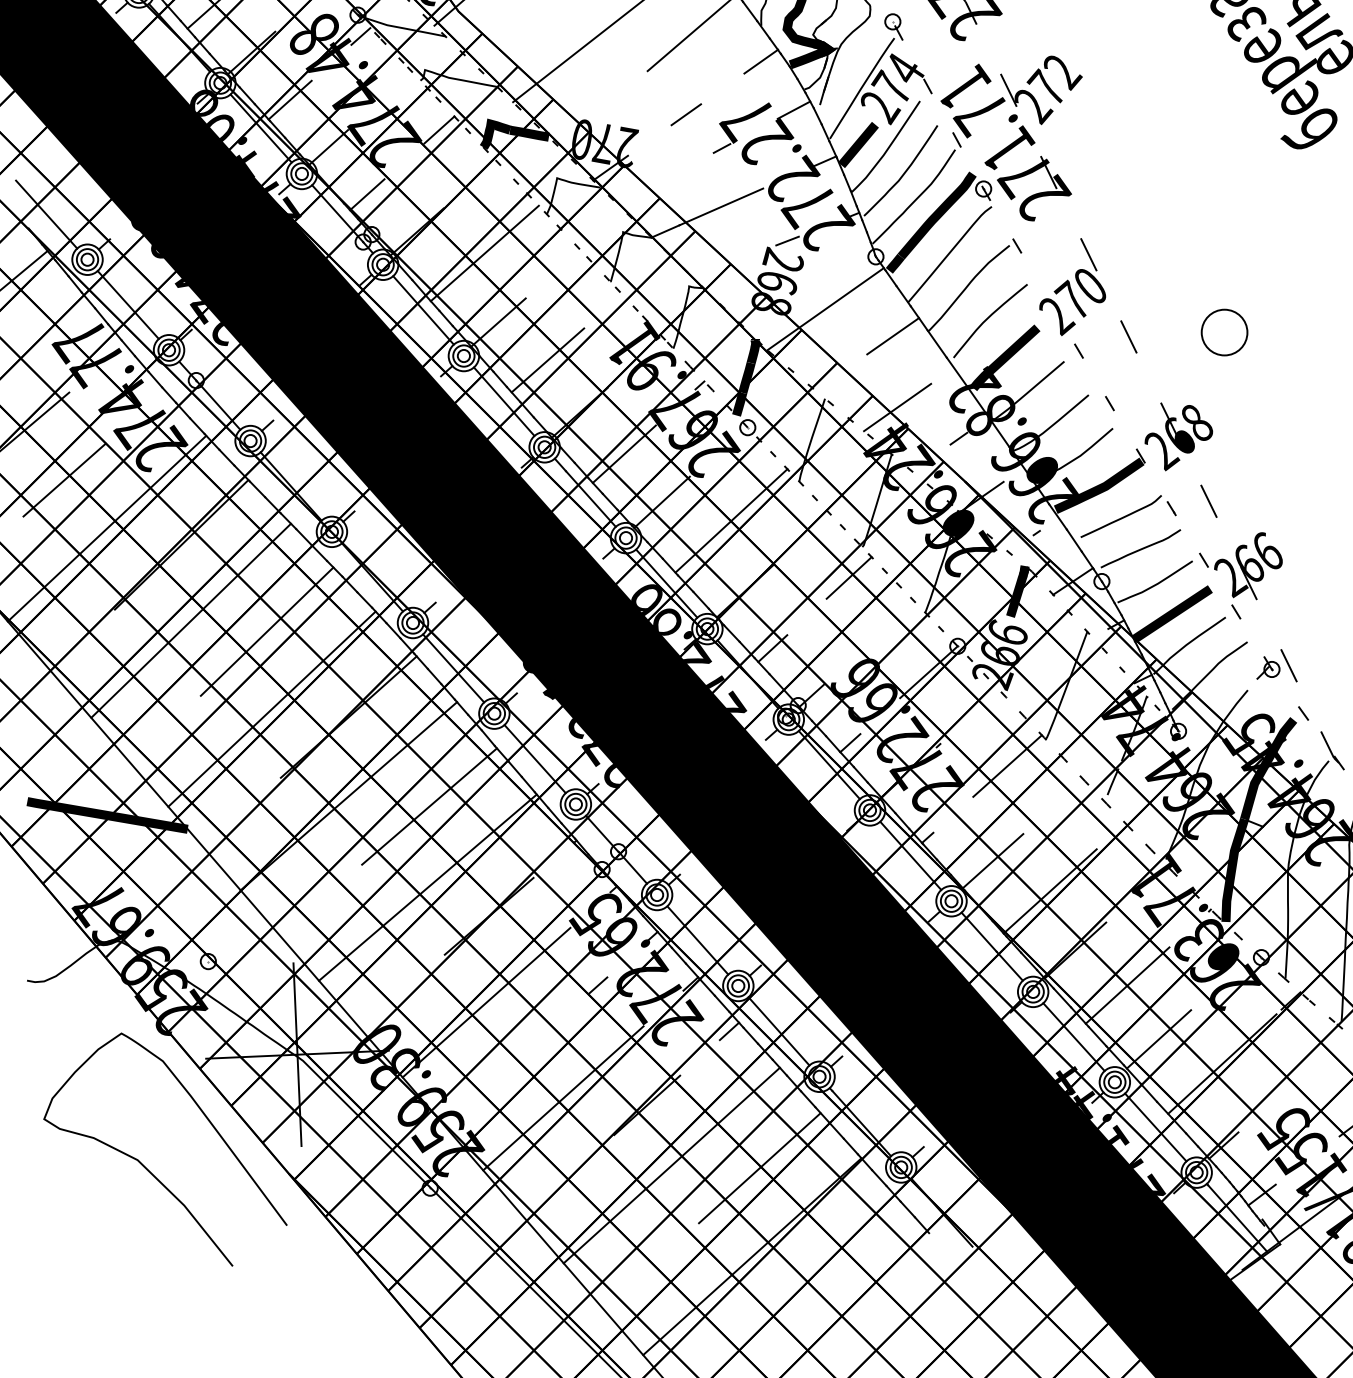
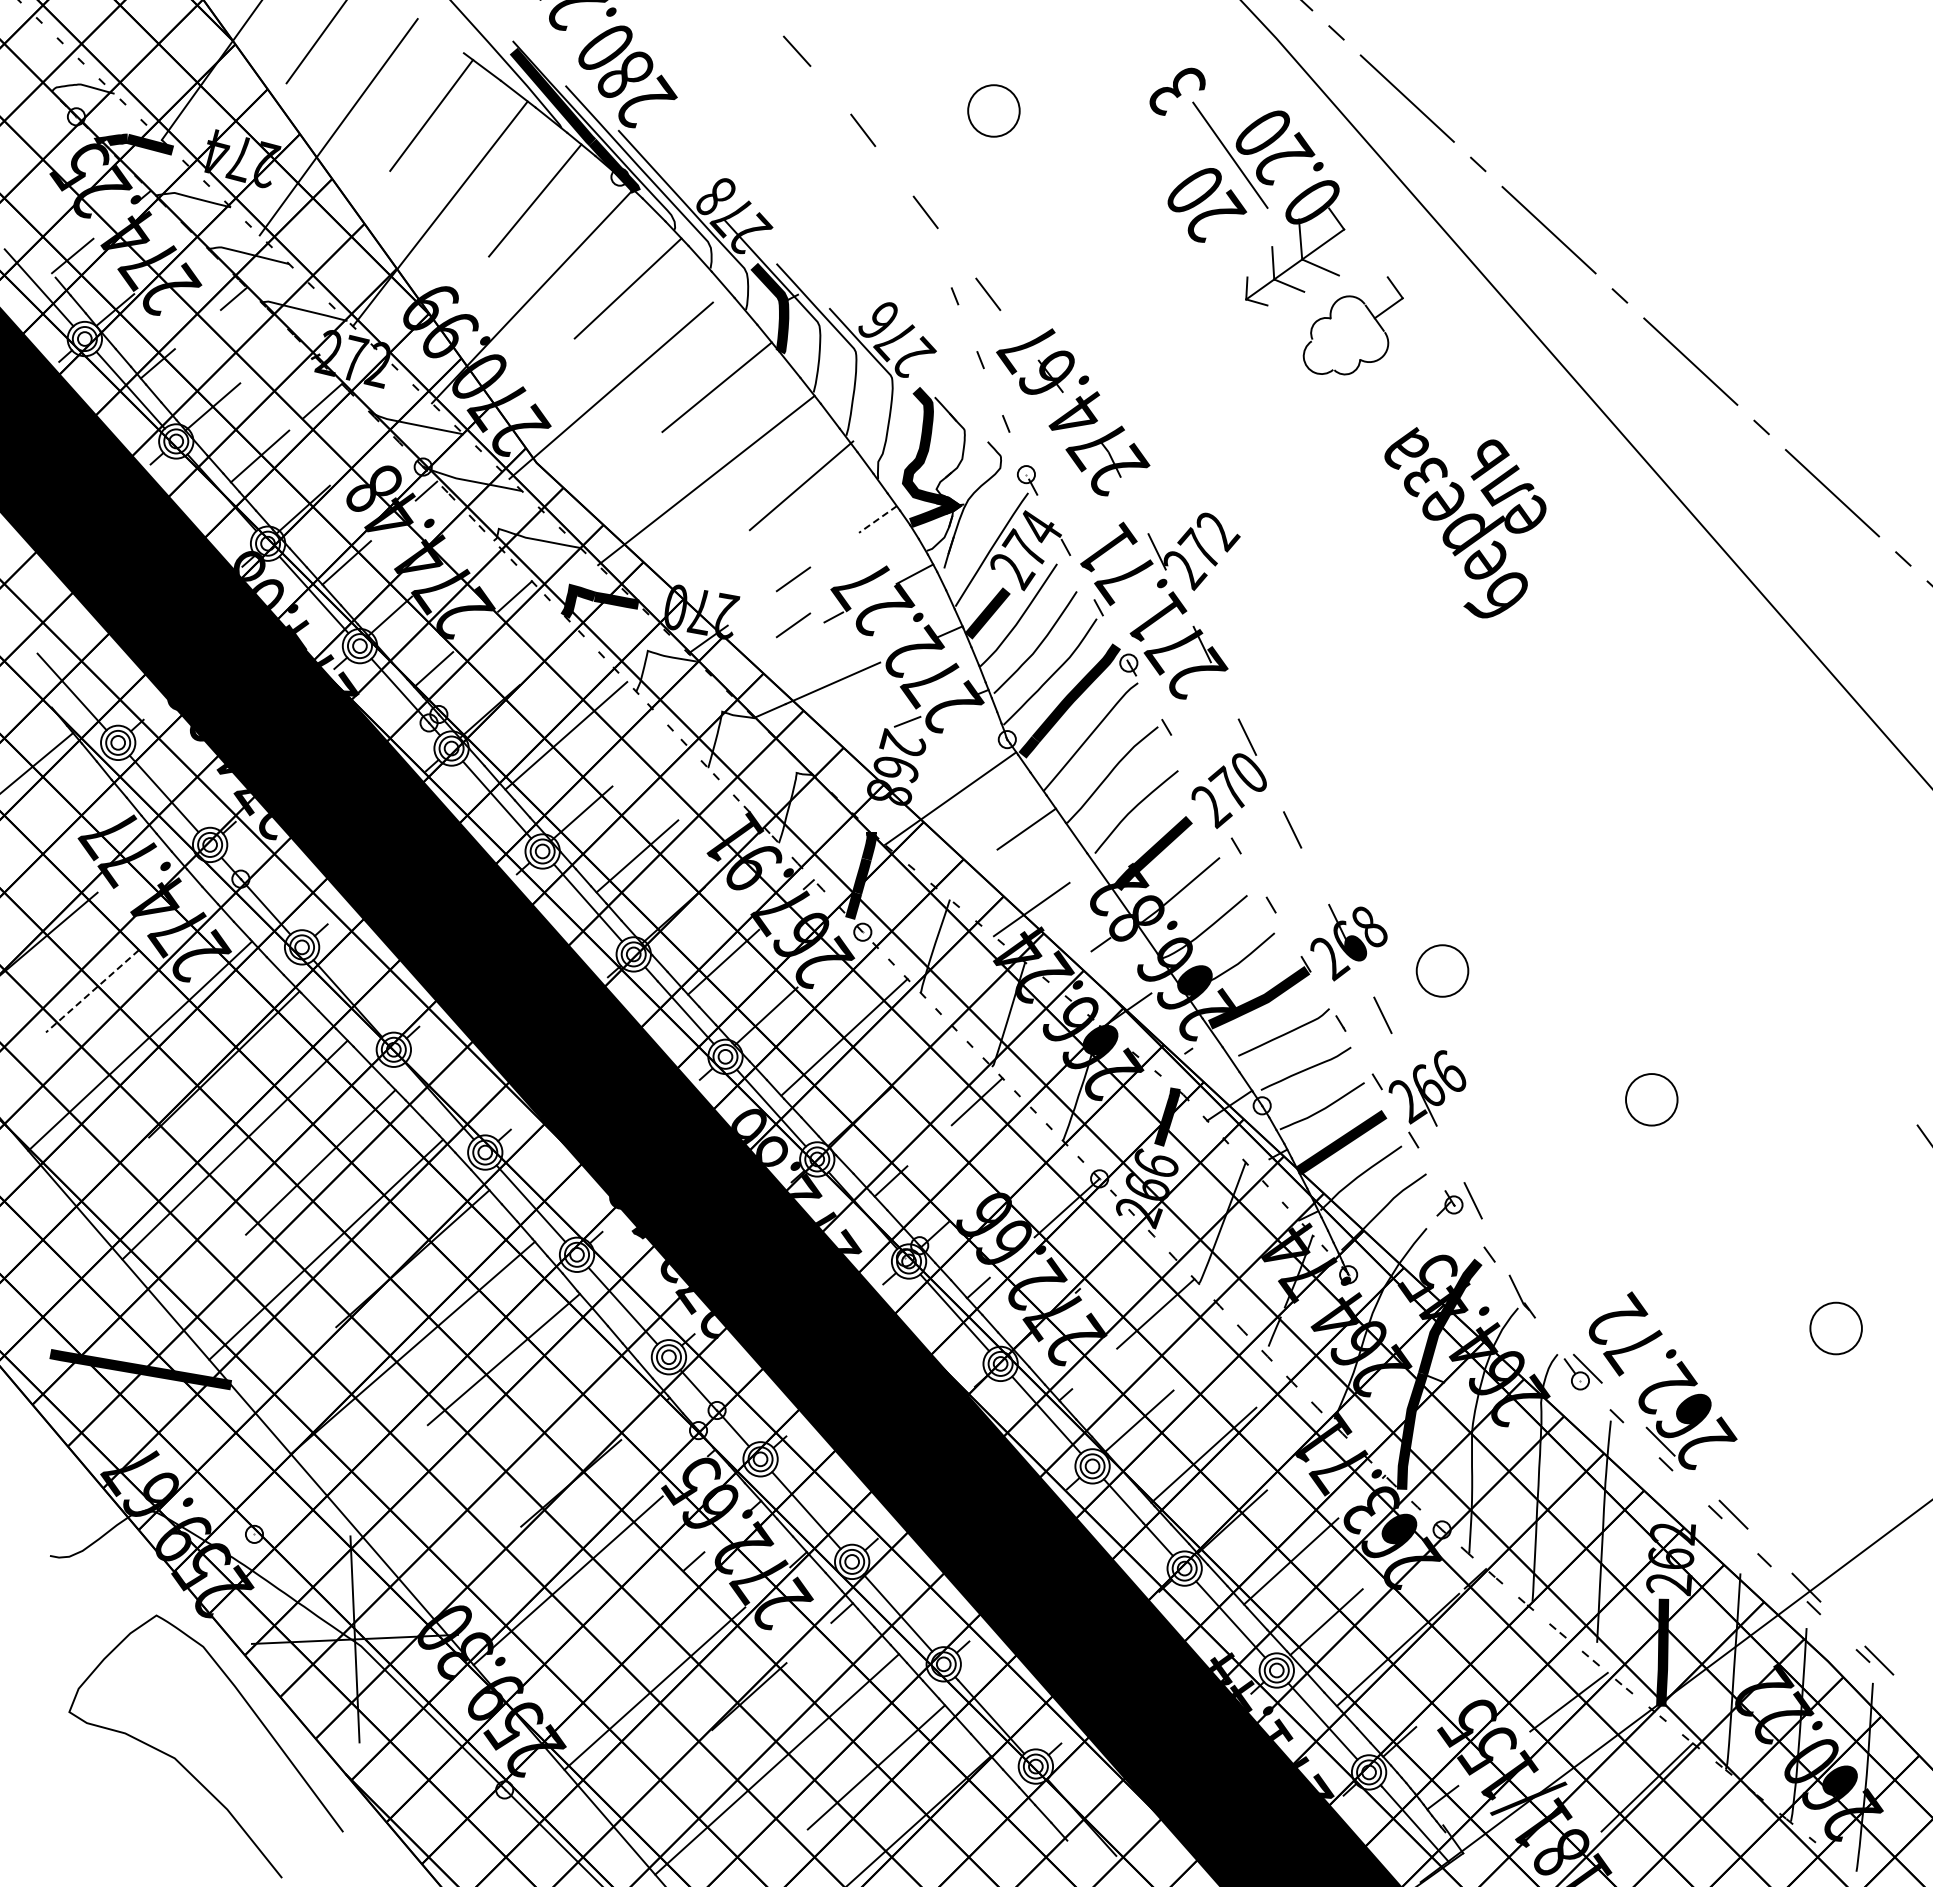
line: (760, 61) -> (877, 519), solid -> dashed
line: (686, 155) -> (793, 625), added
circle: (1224, 332) -> (1442, 970), moved
line: (64, 480) -> (92, 991), solid -> dashed
line: (427, 888) -> (501, 1451), removed

